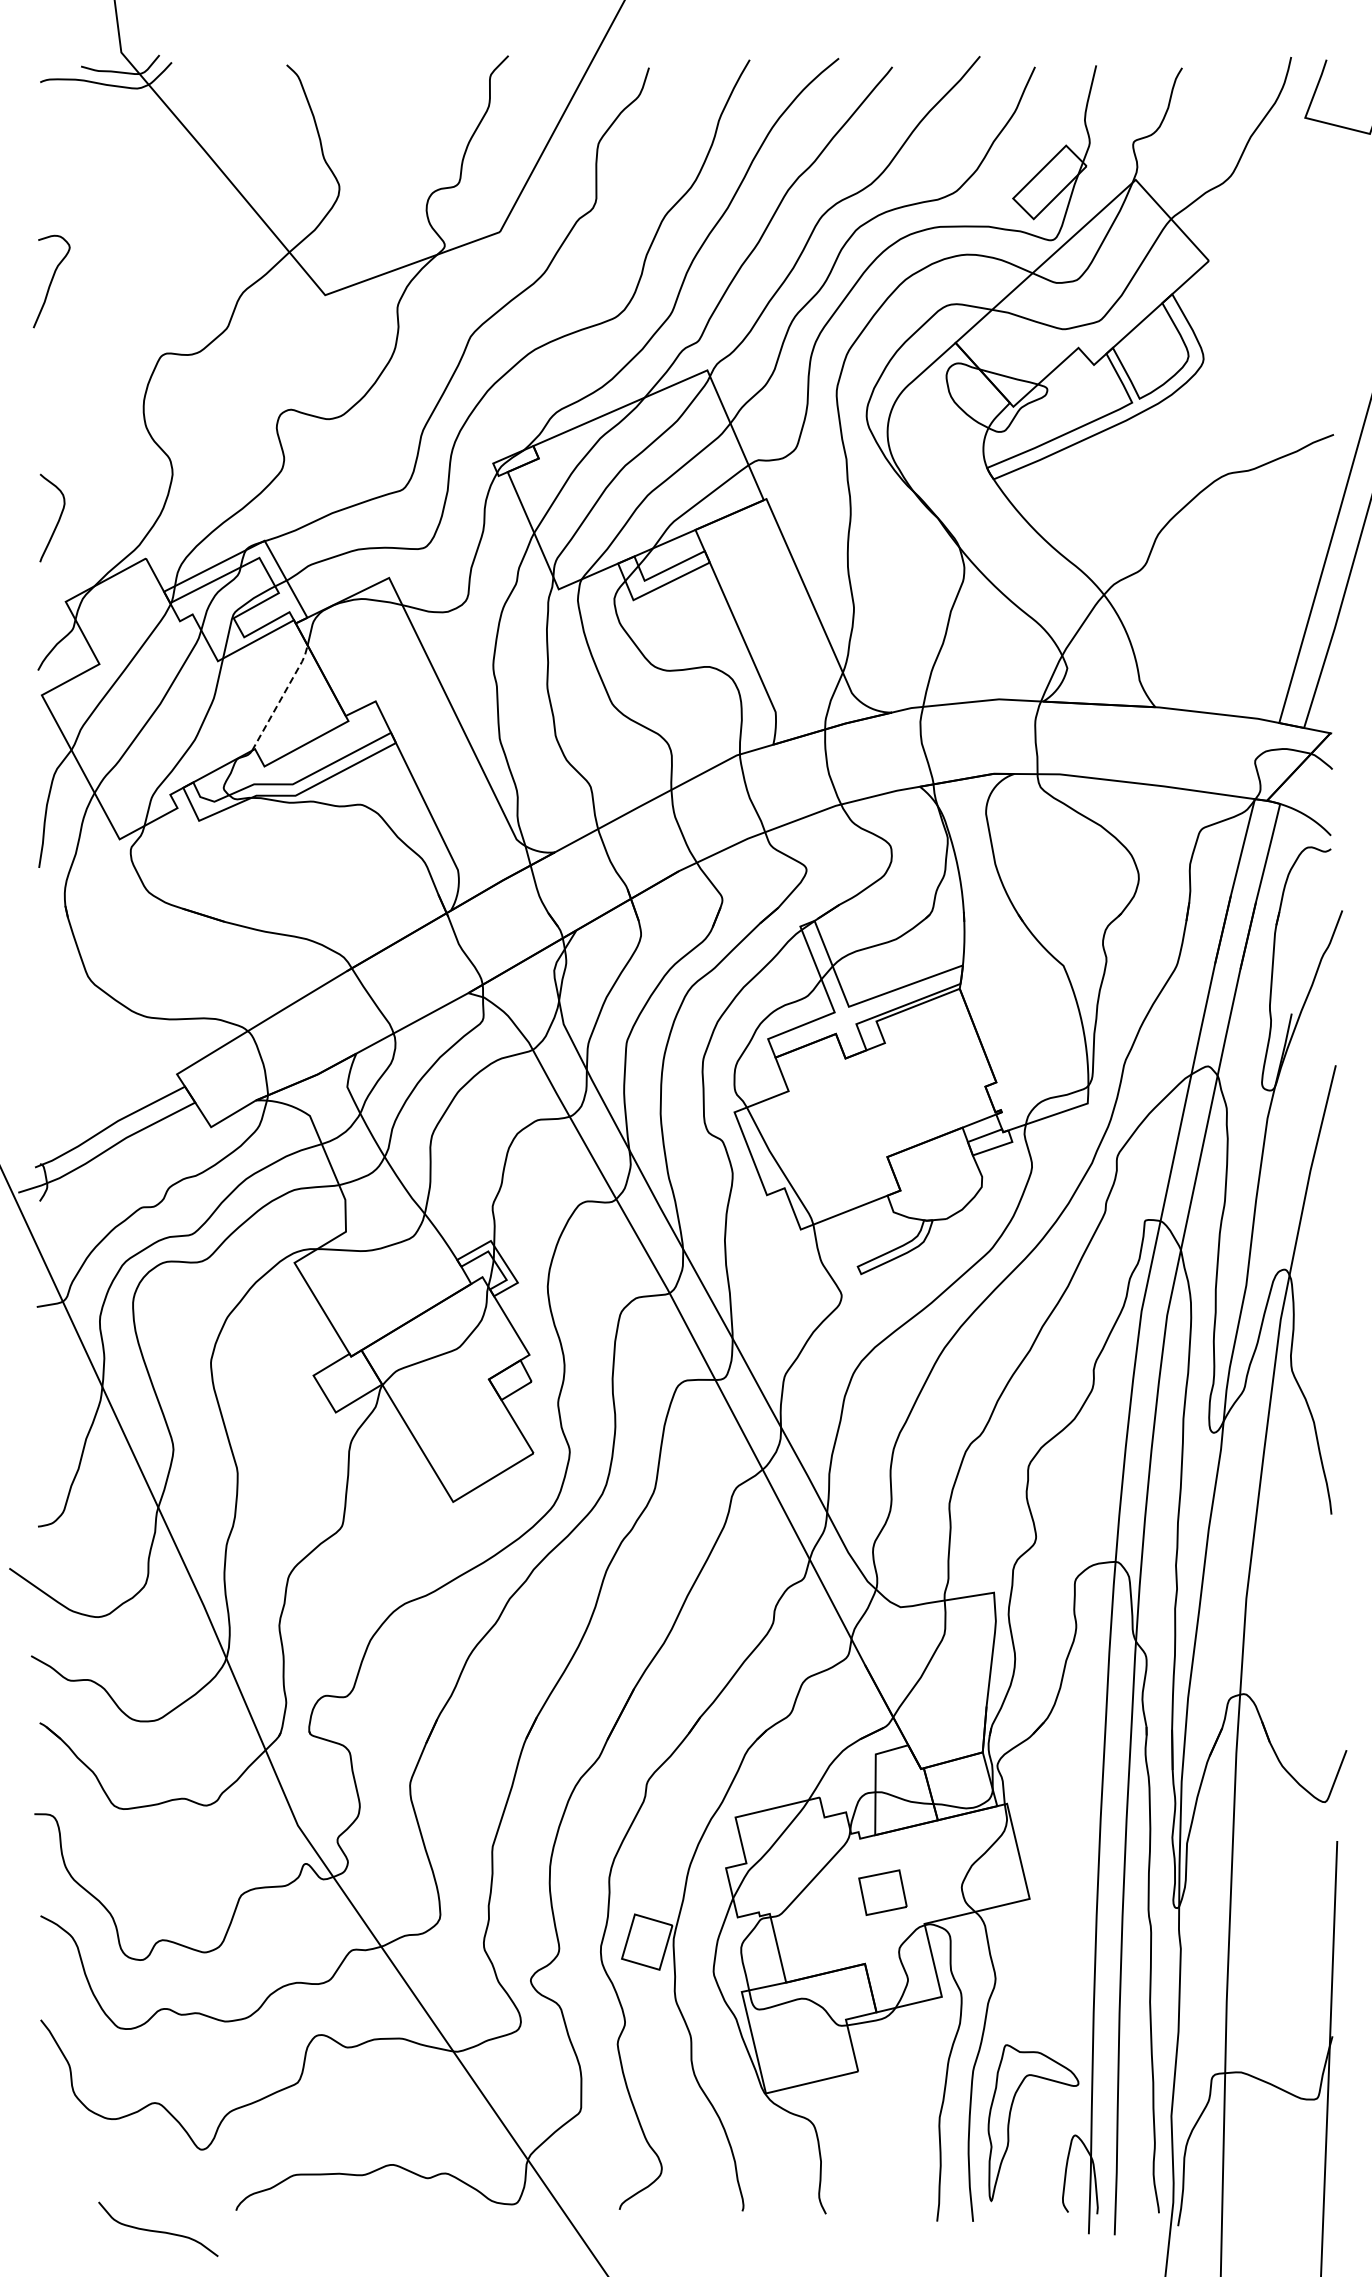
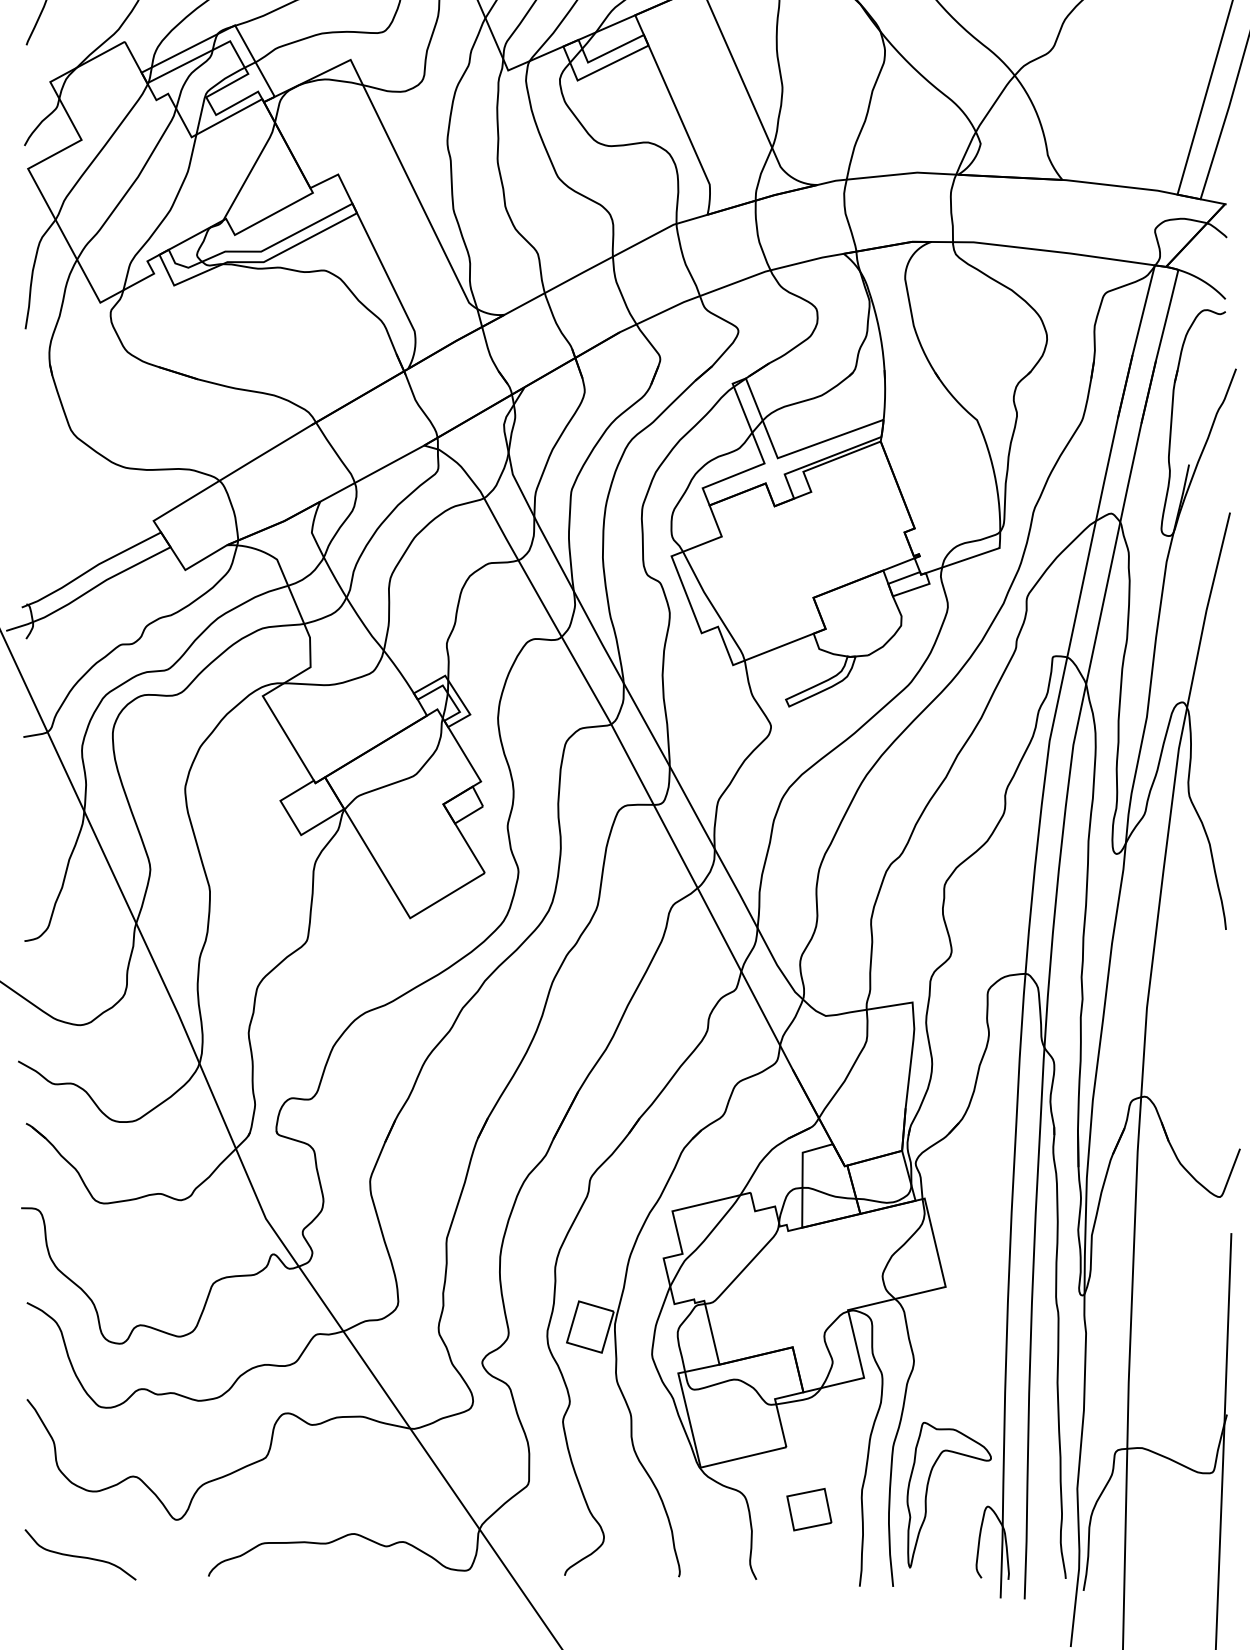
line: (282, 697) -> (251, 170), dashed -> solid
part: (882, 1892) -> (808, 1509), moved
curve: (158, 2230) -> (80, 1555), moved

